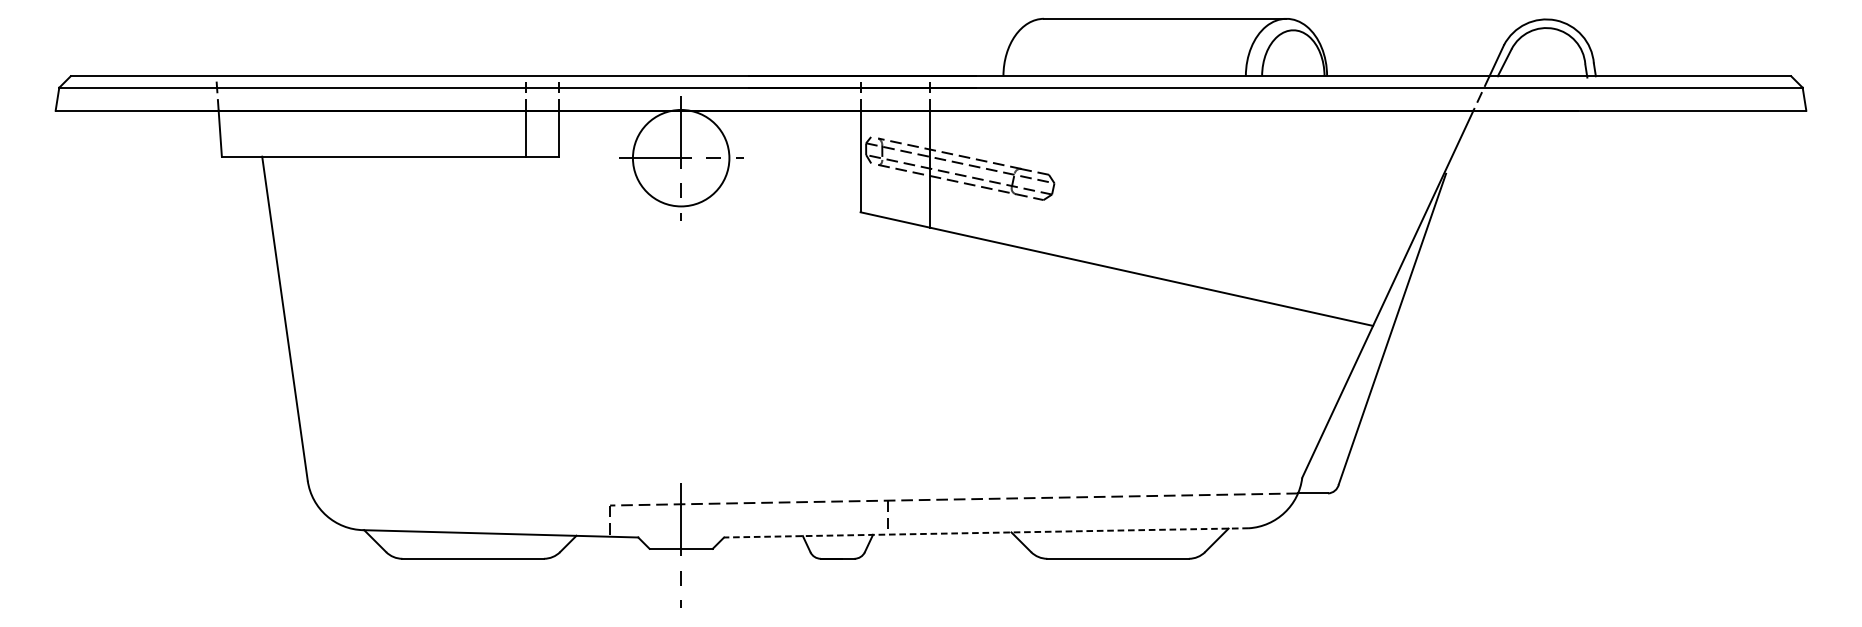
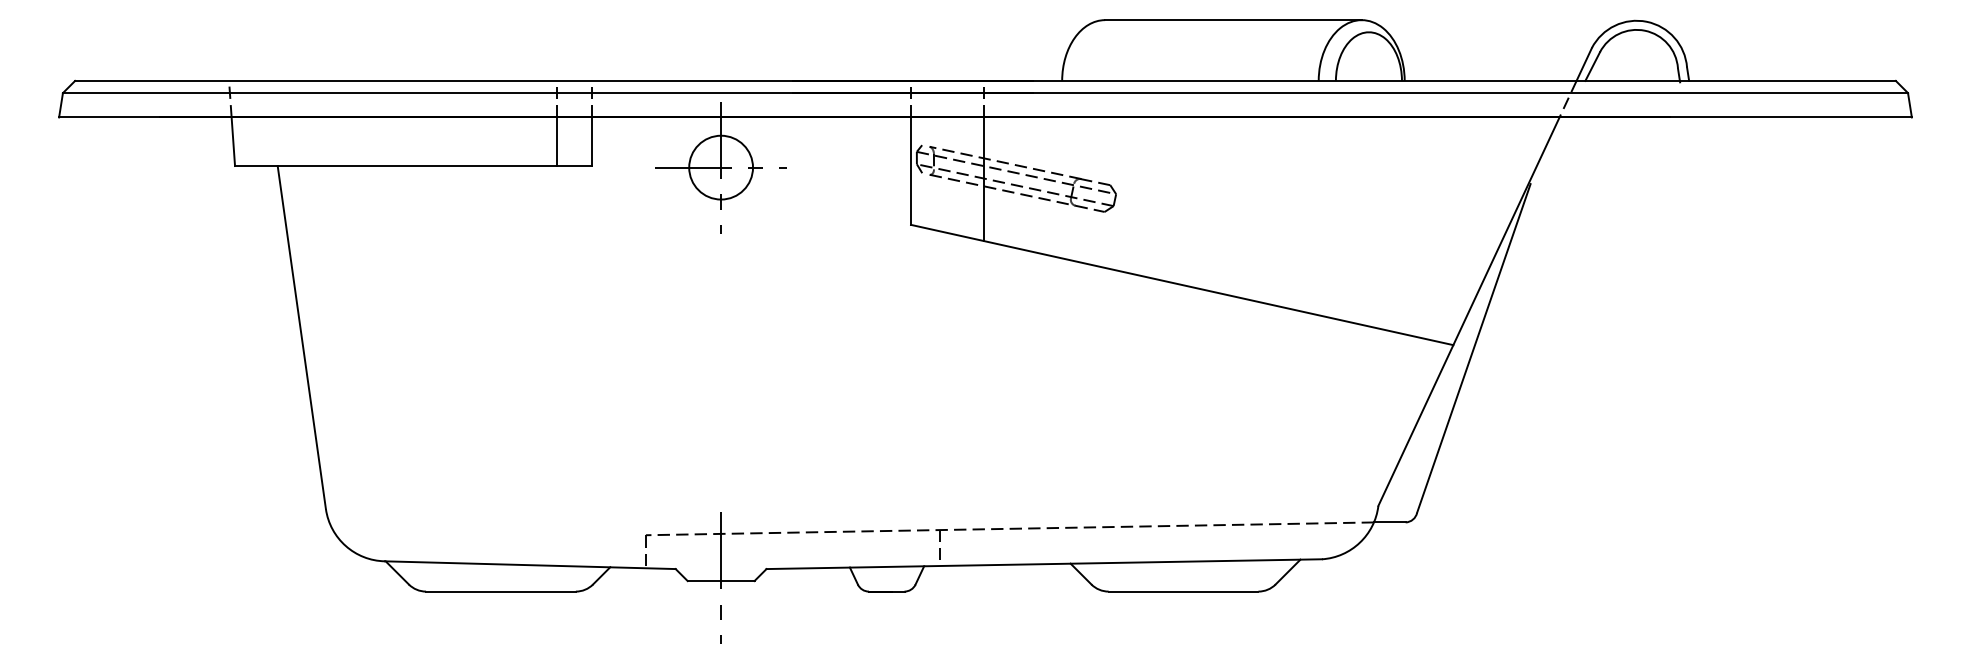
circle: (681, 158) -> (721, 167), size x0.62
line: (986, 533) -> (1044, 564), dashed -> solid

